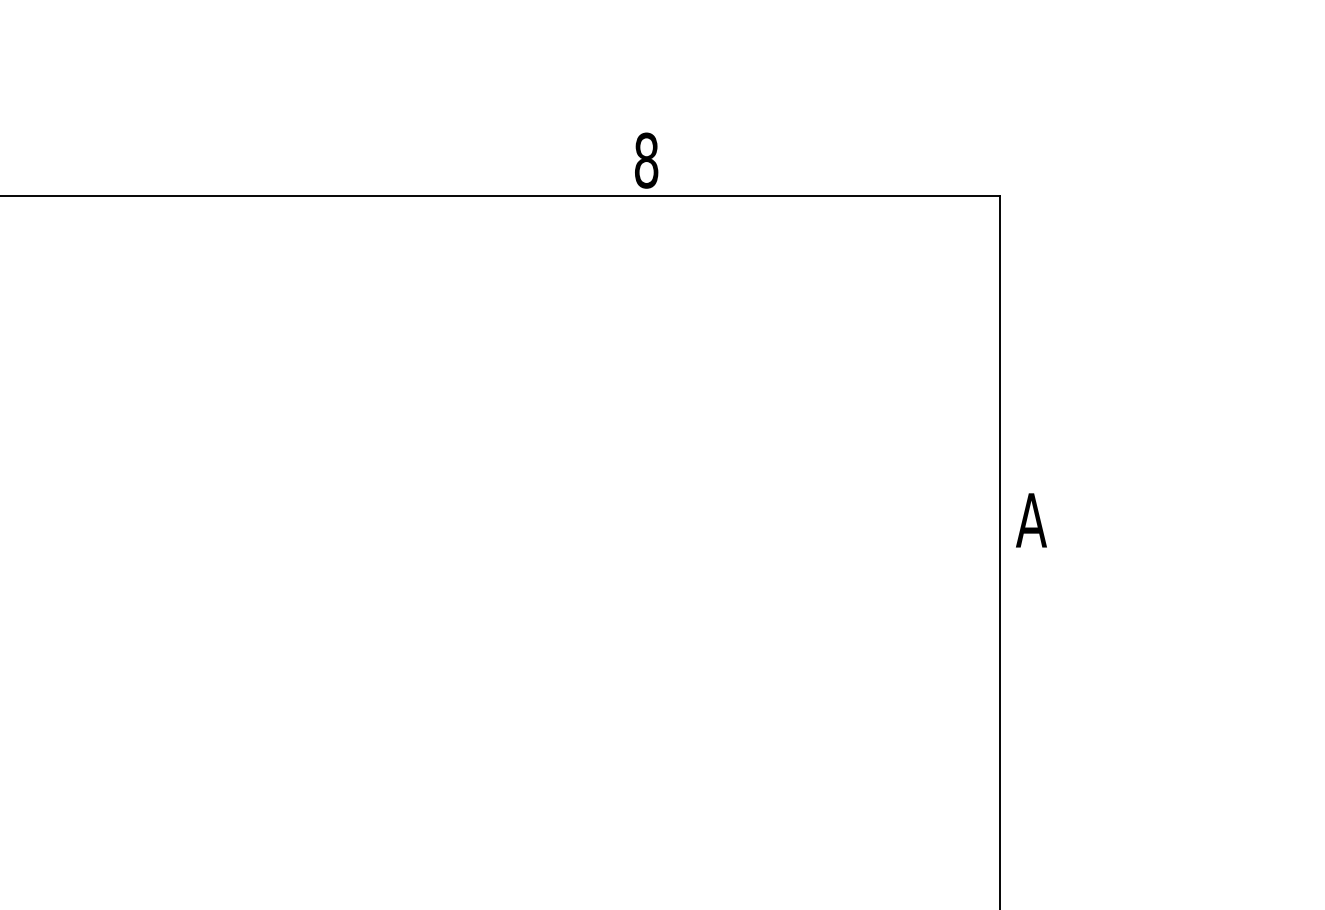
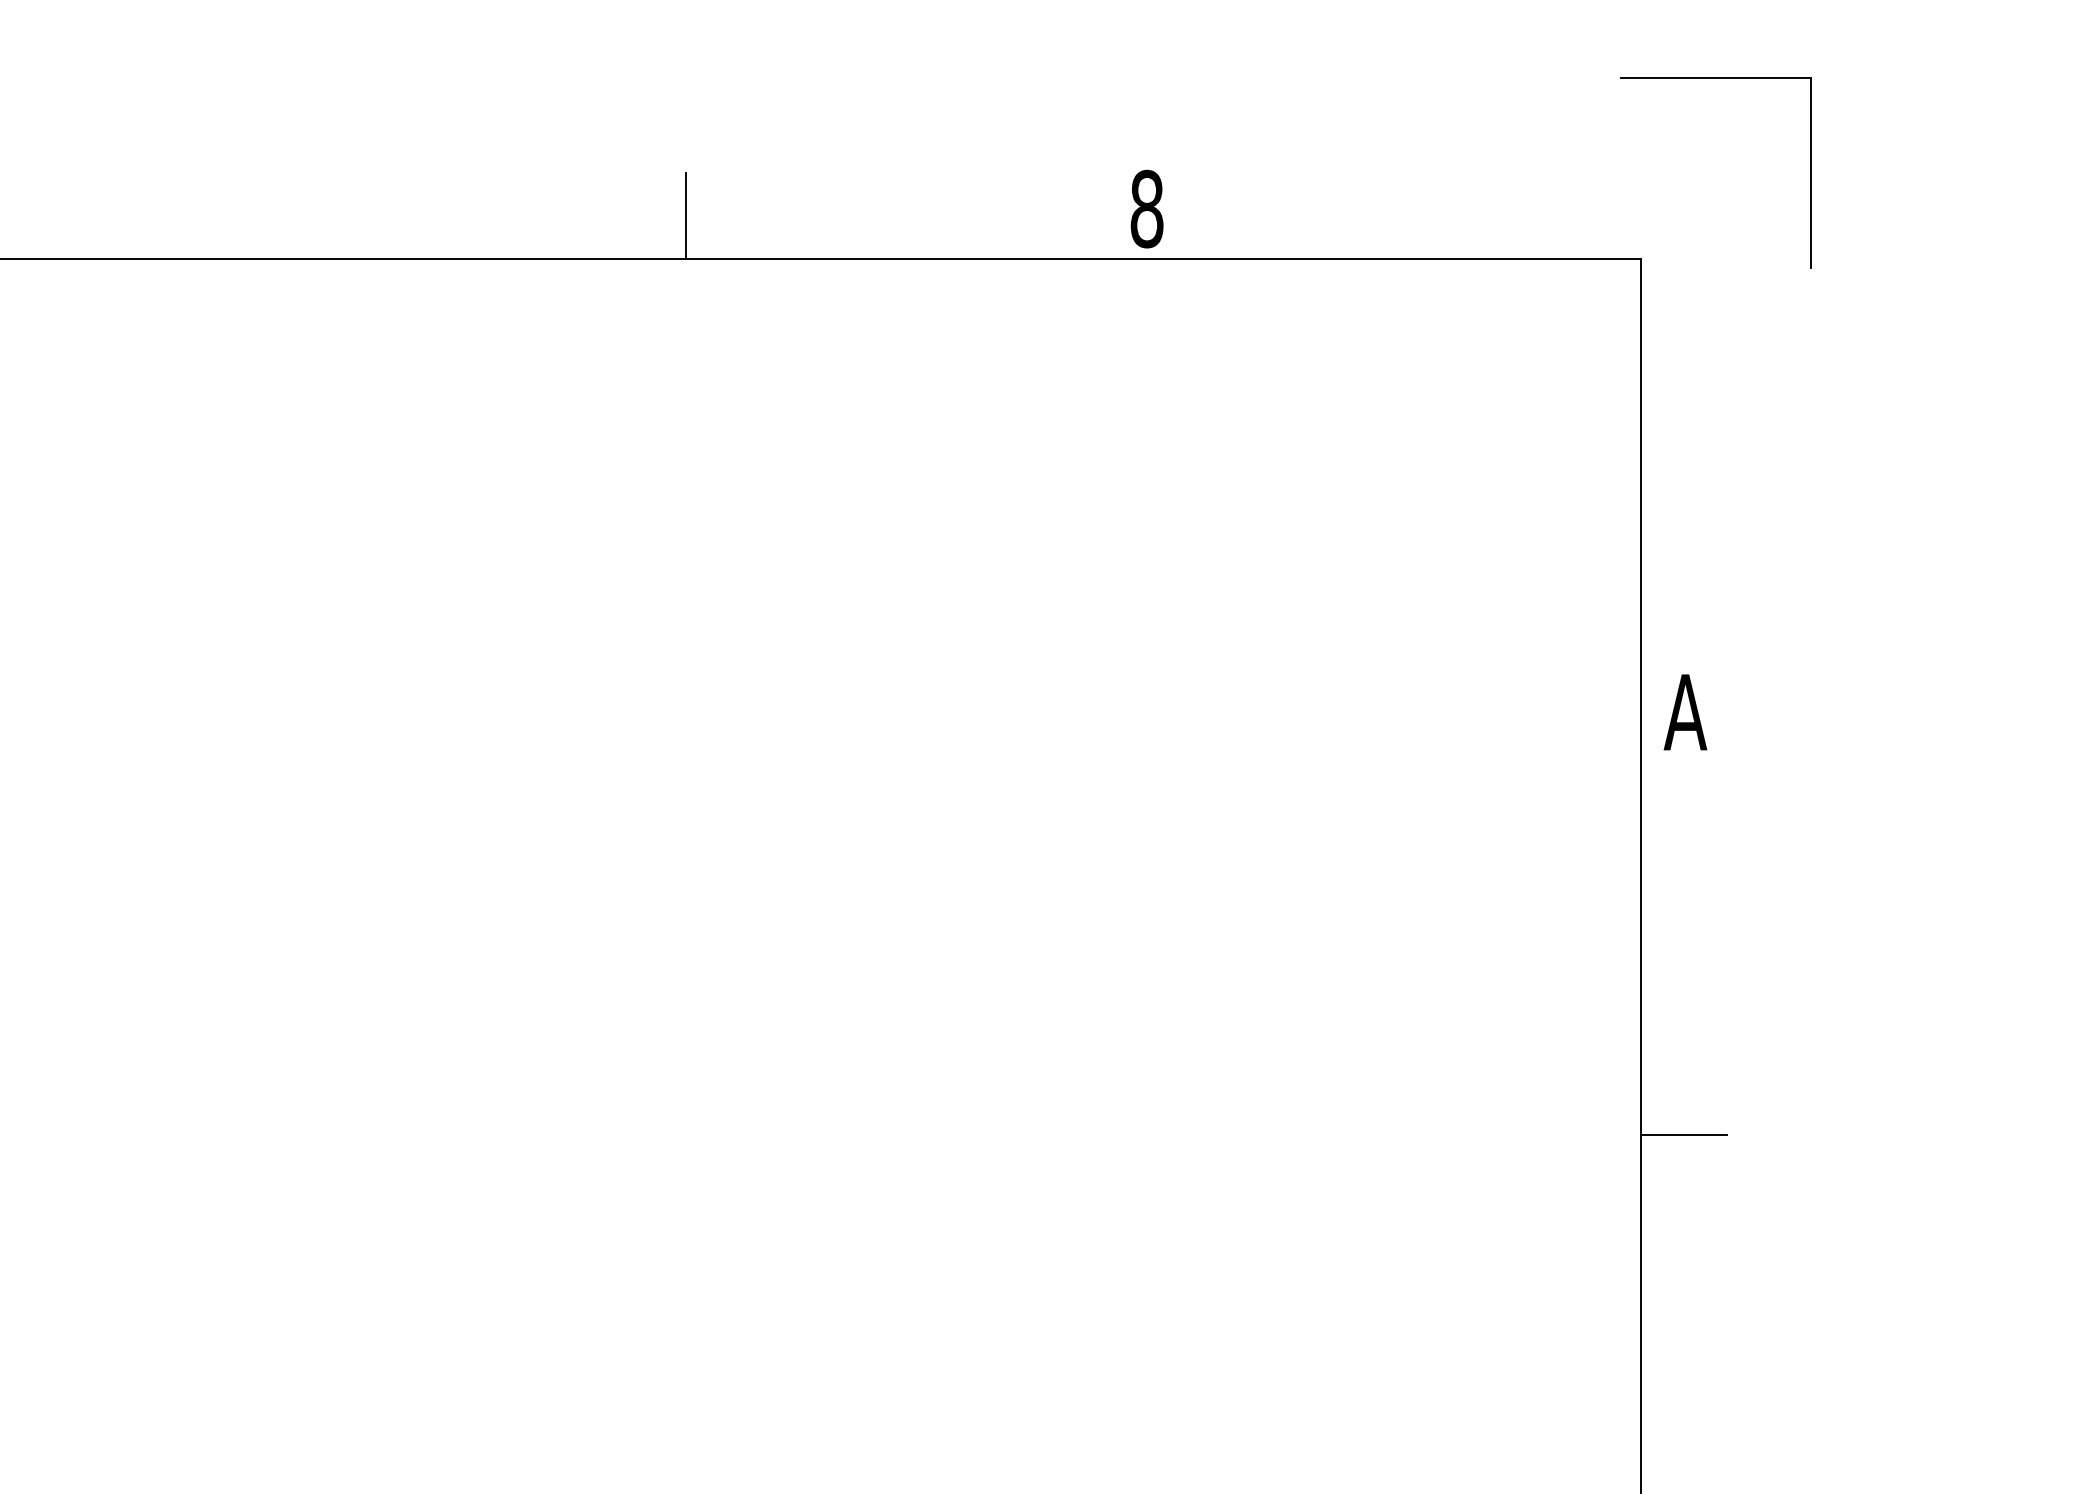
part: (1052, 67) -> (1715, 78), added
line: (317, 165) -> (686, 215), added
line: (1030, 822) -> (1683, 1134), added

